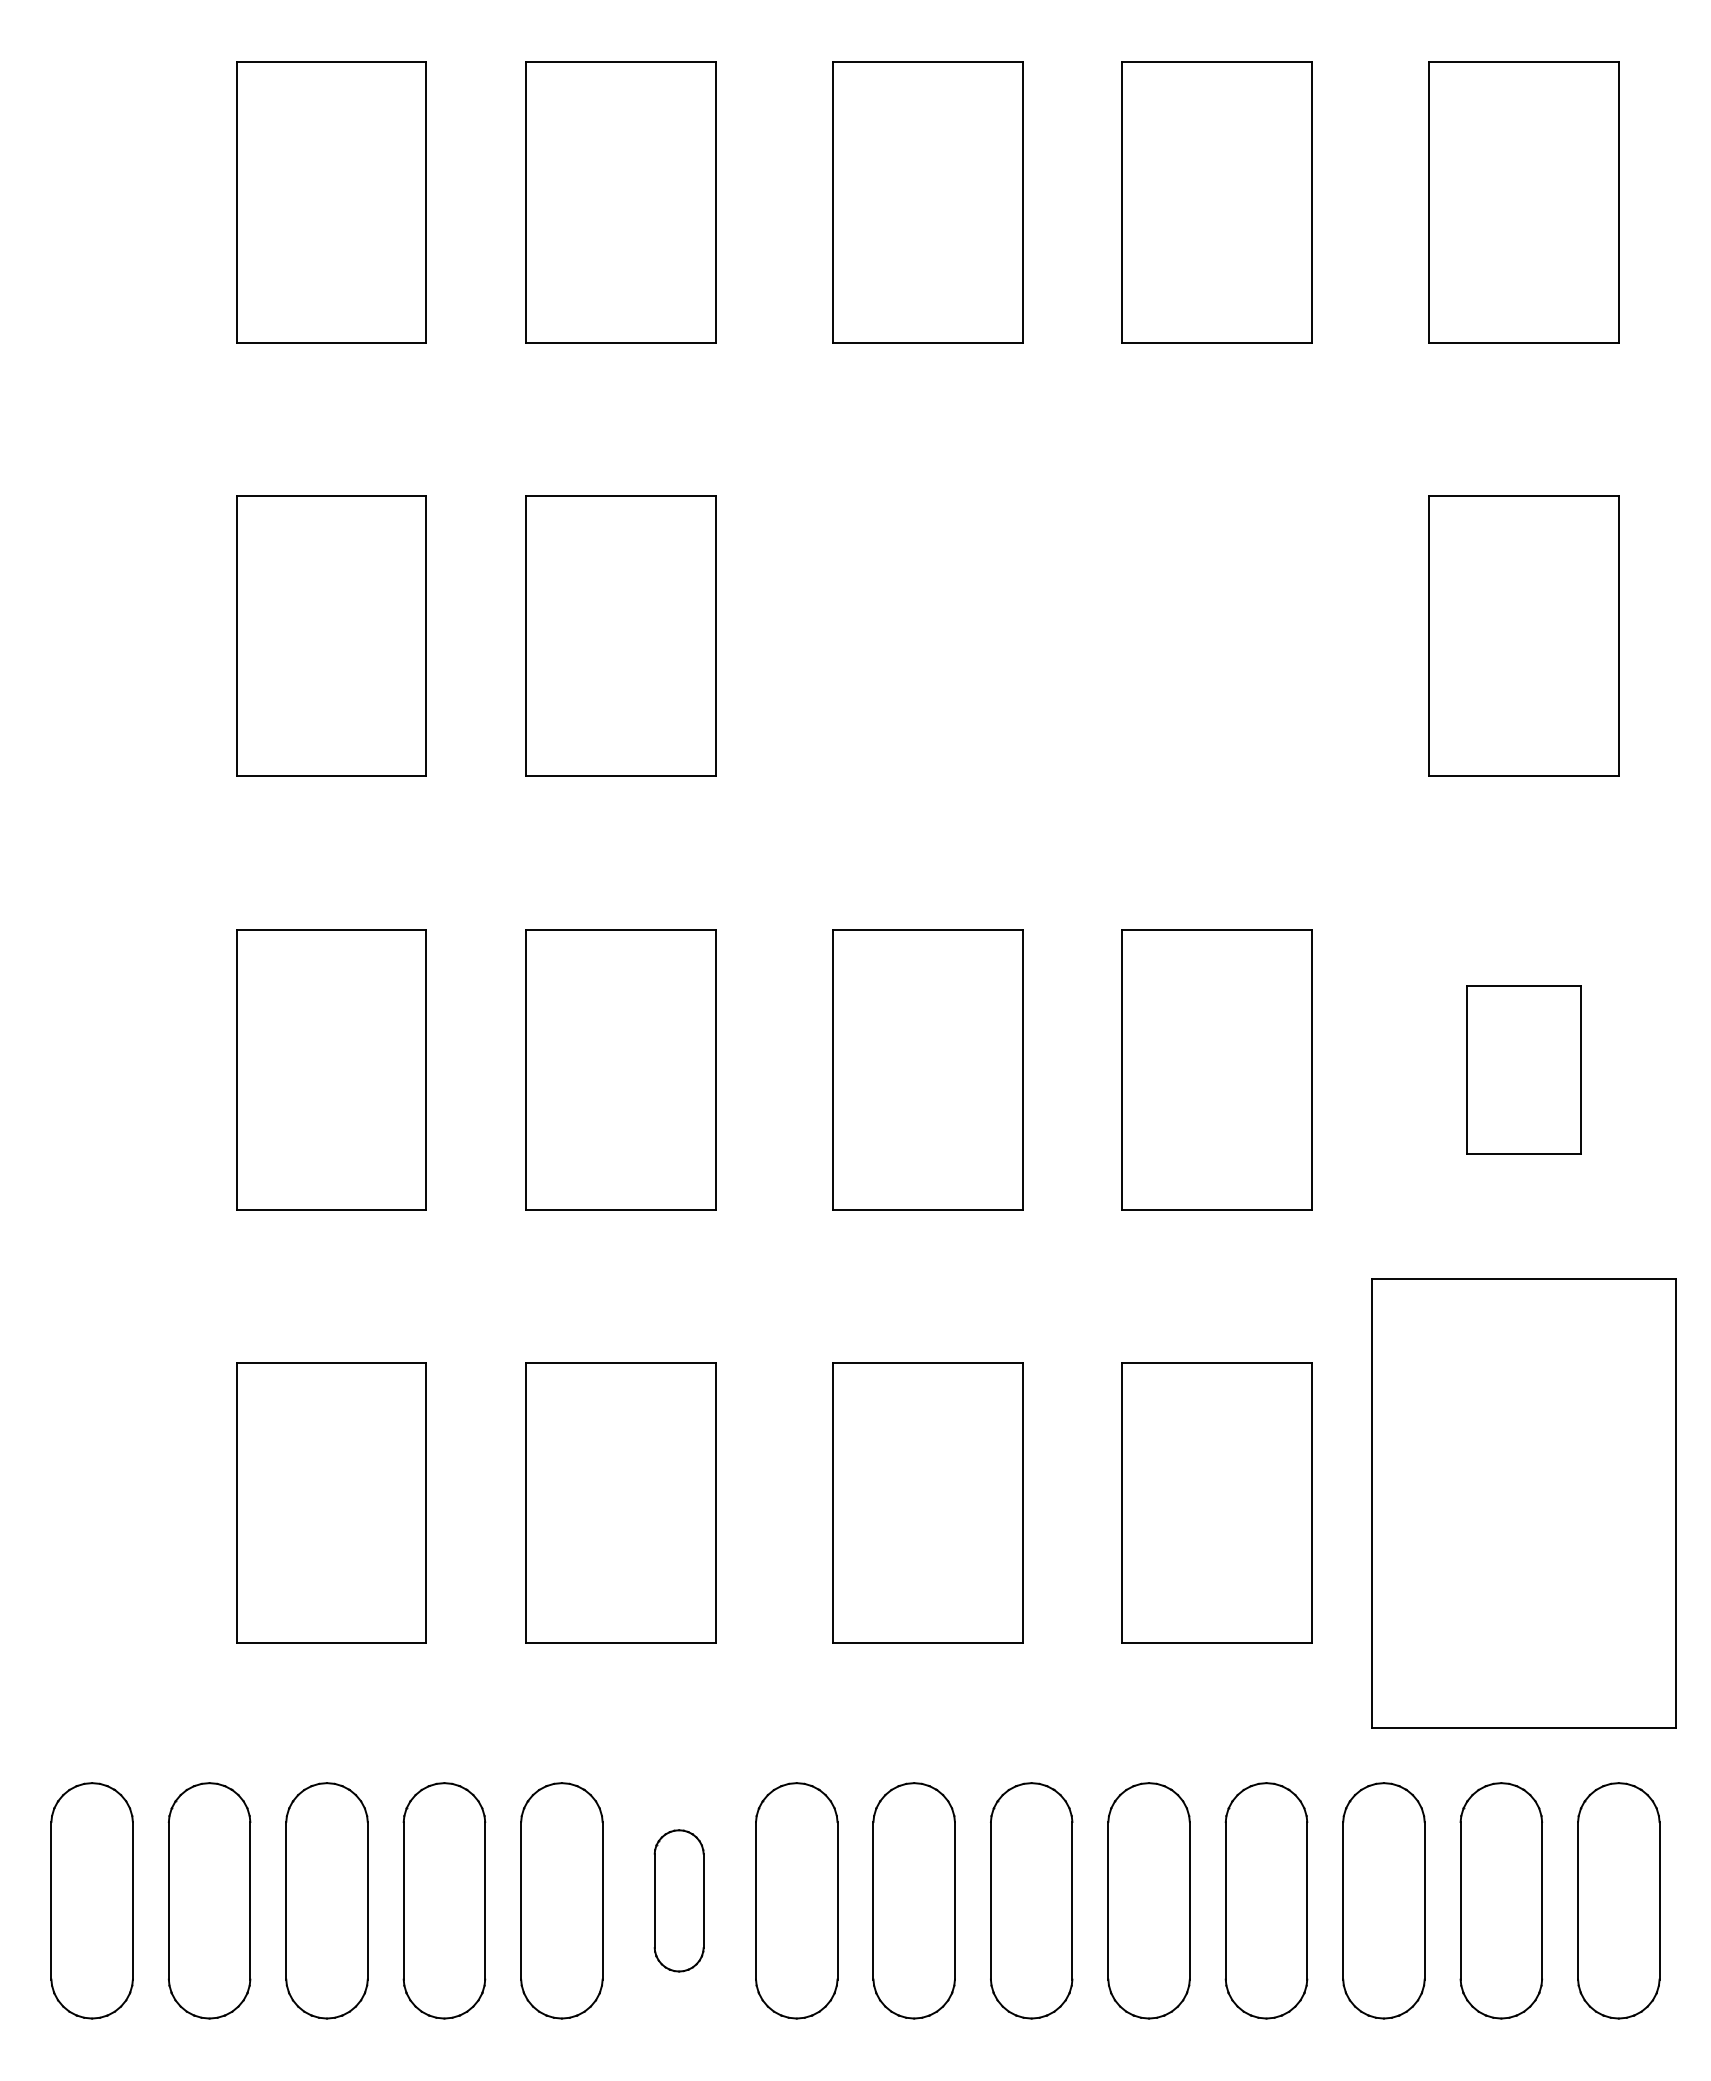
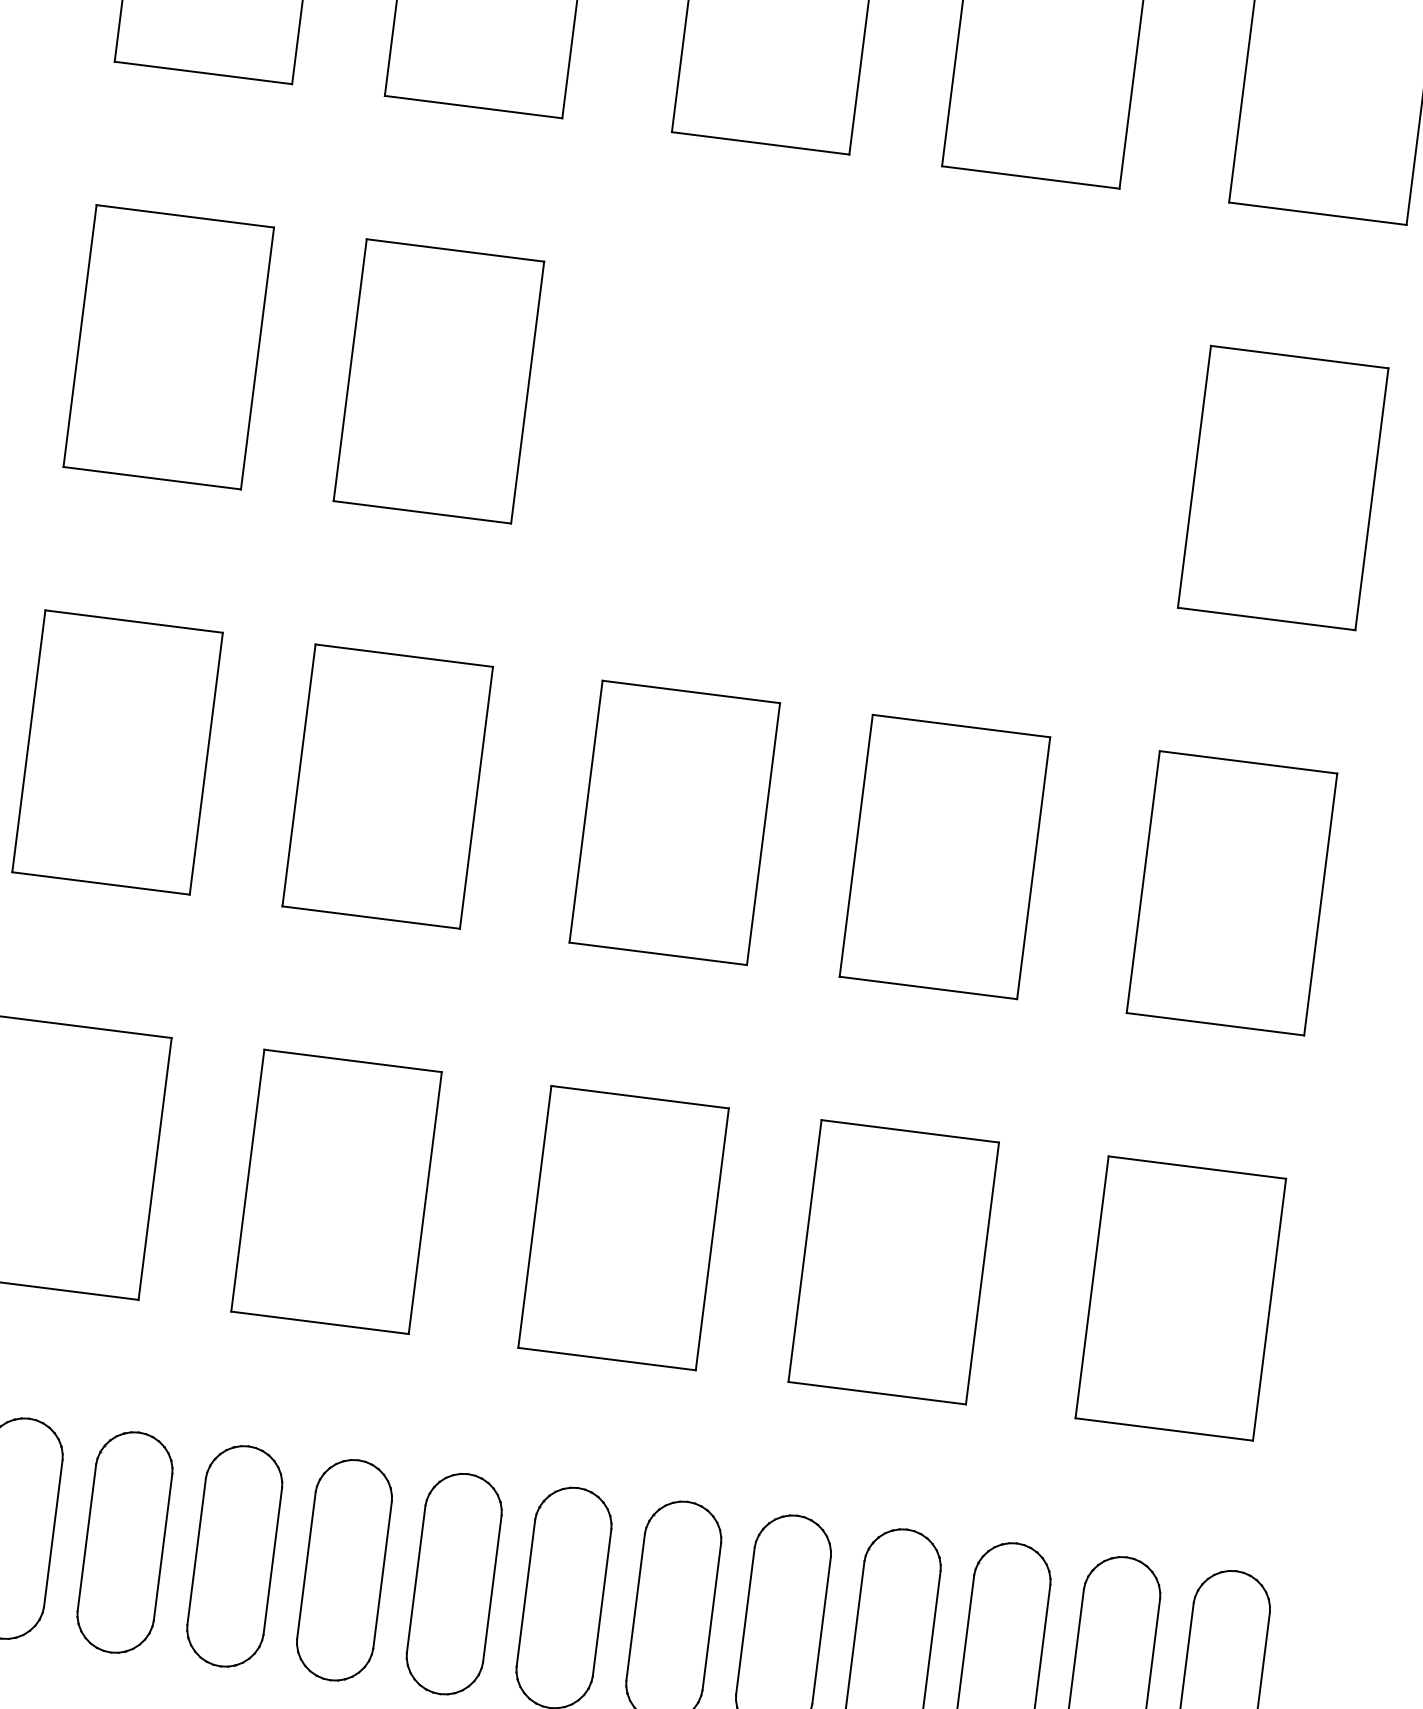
part: (1523, 1069) -> (1231, 892), size x1.67
part: (1523, 1502) -> (1180, 1297), size x0.62
part: (678, 1900) -> (343, 1569), size x1.67

